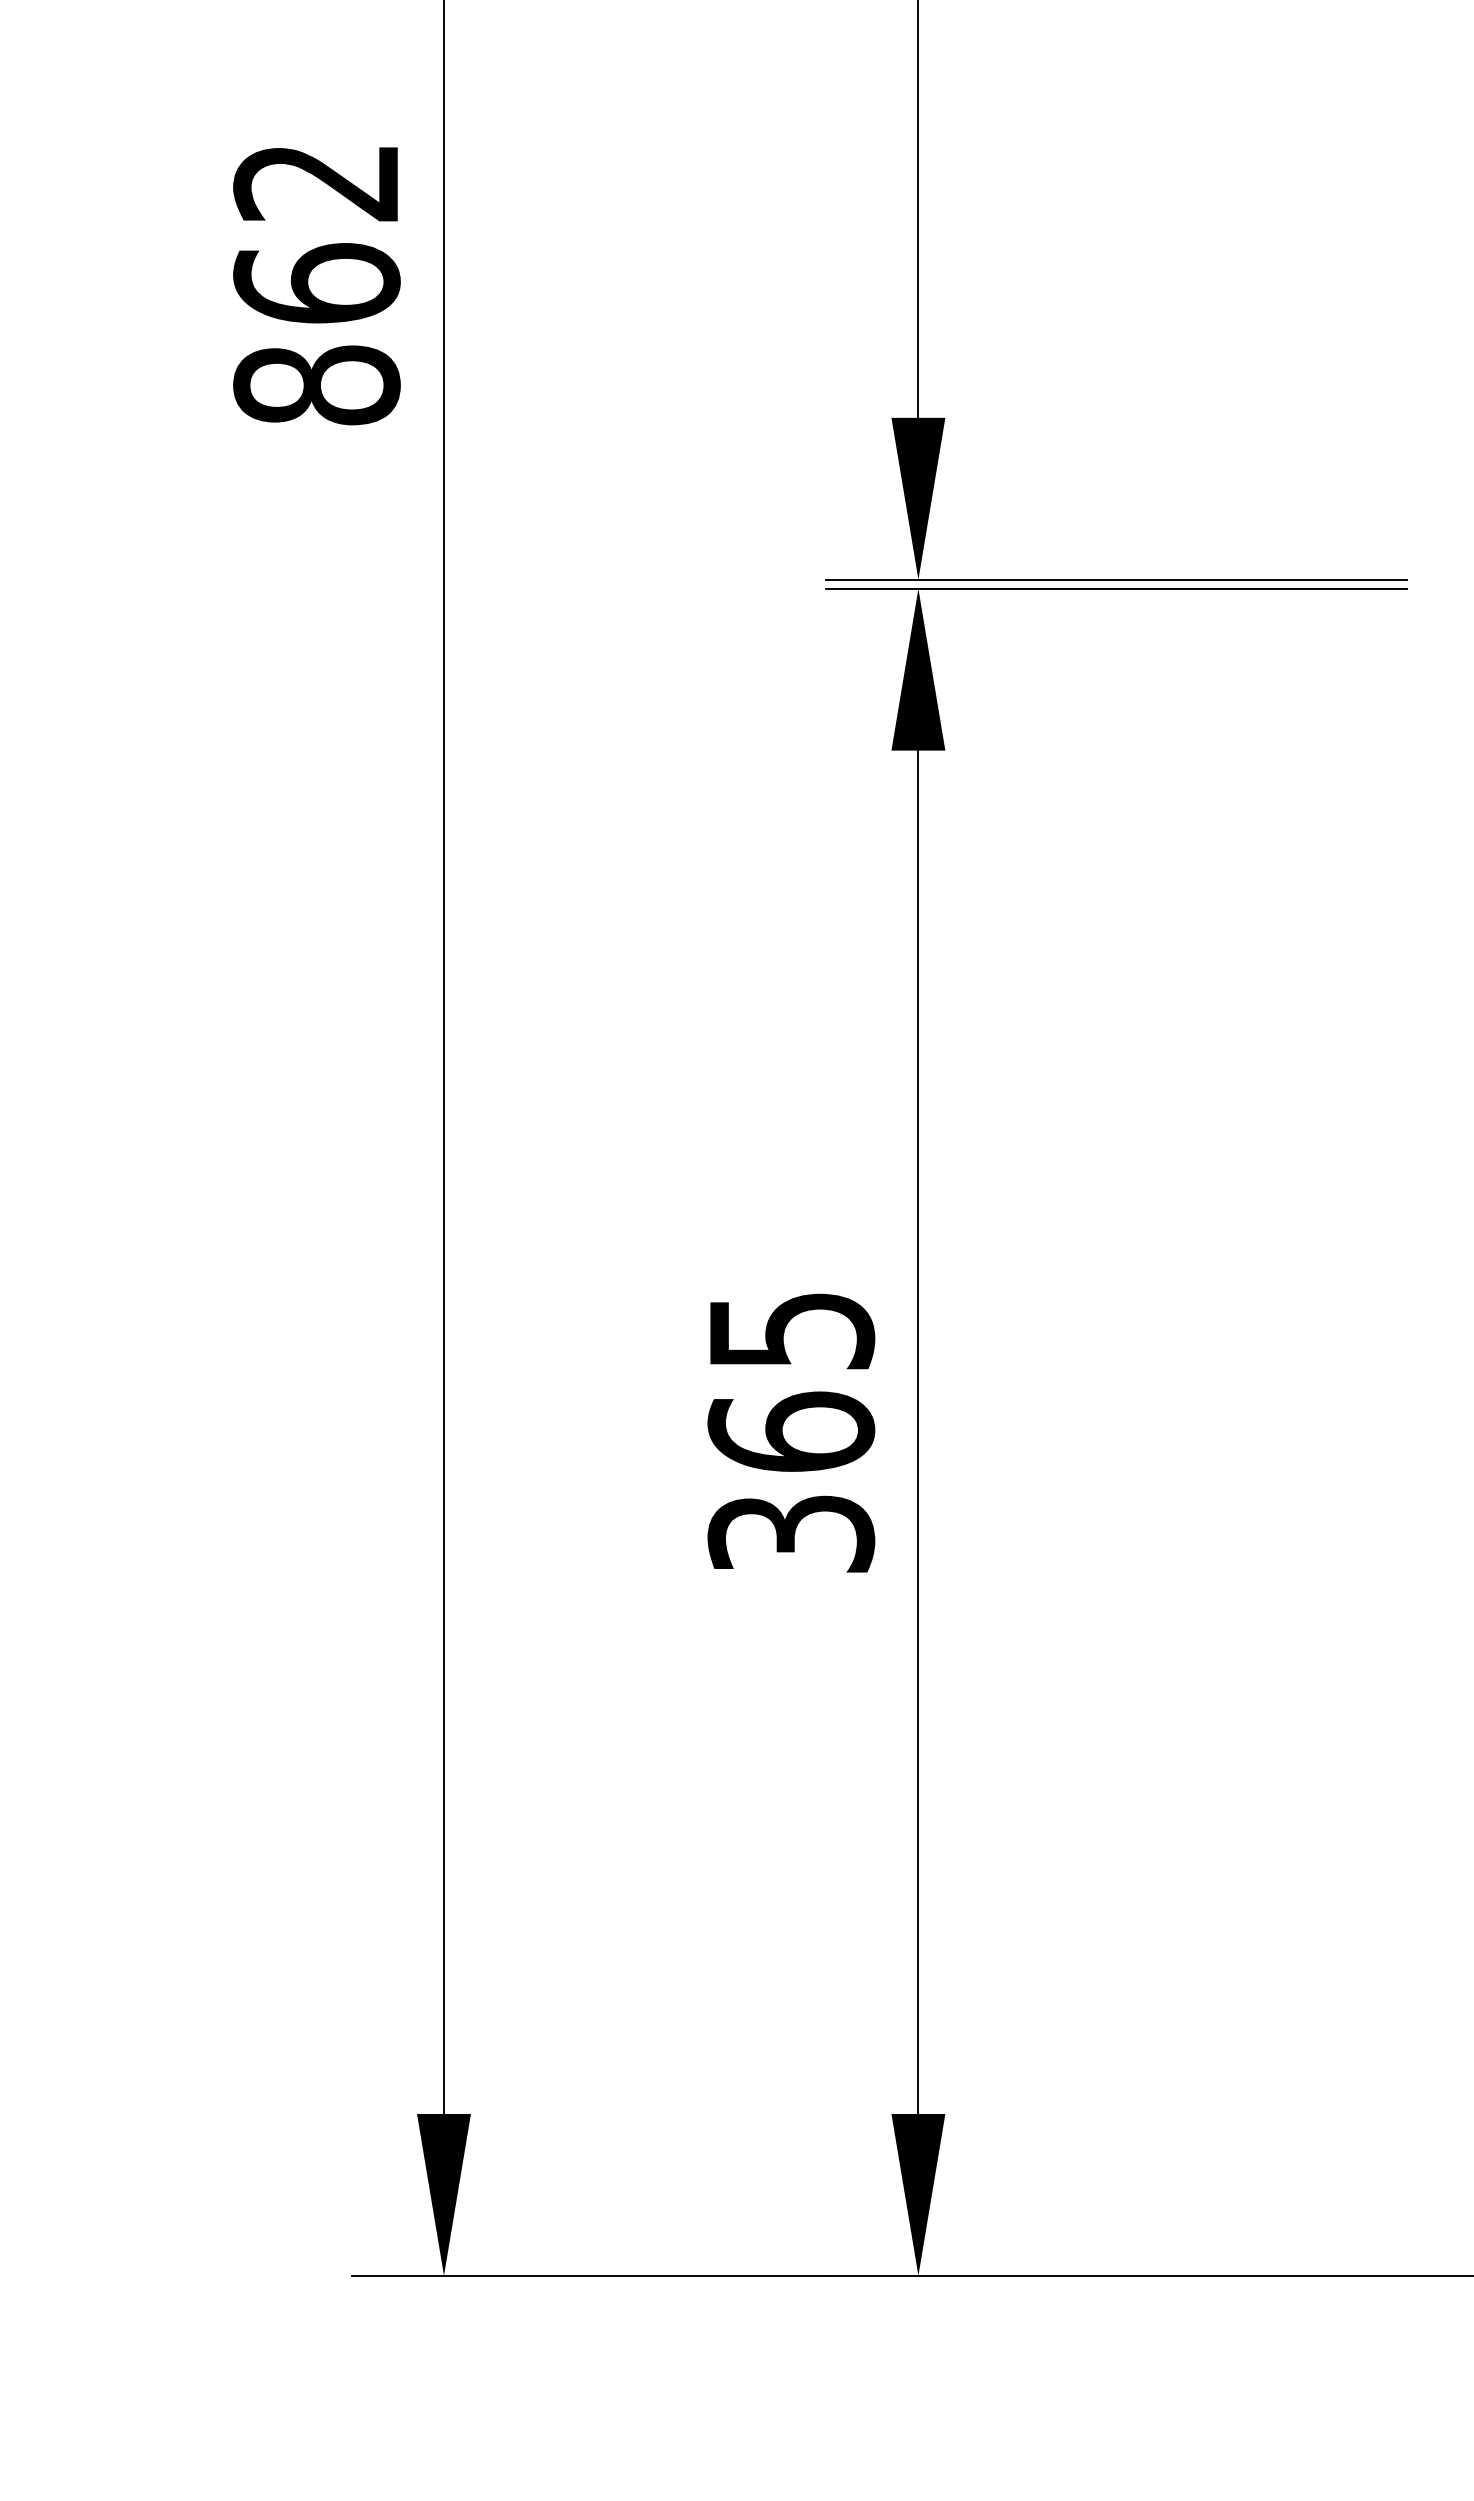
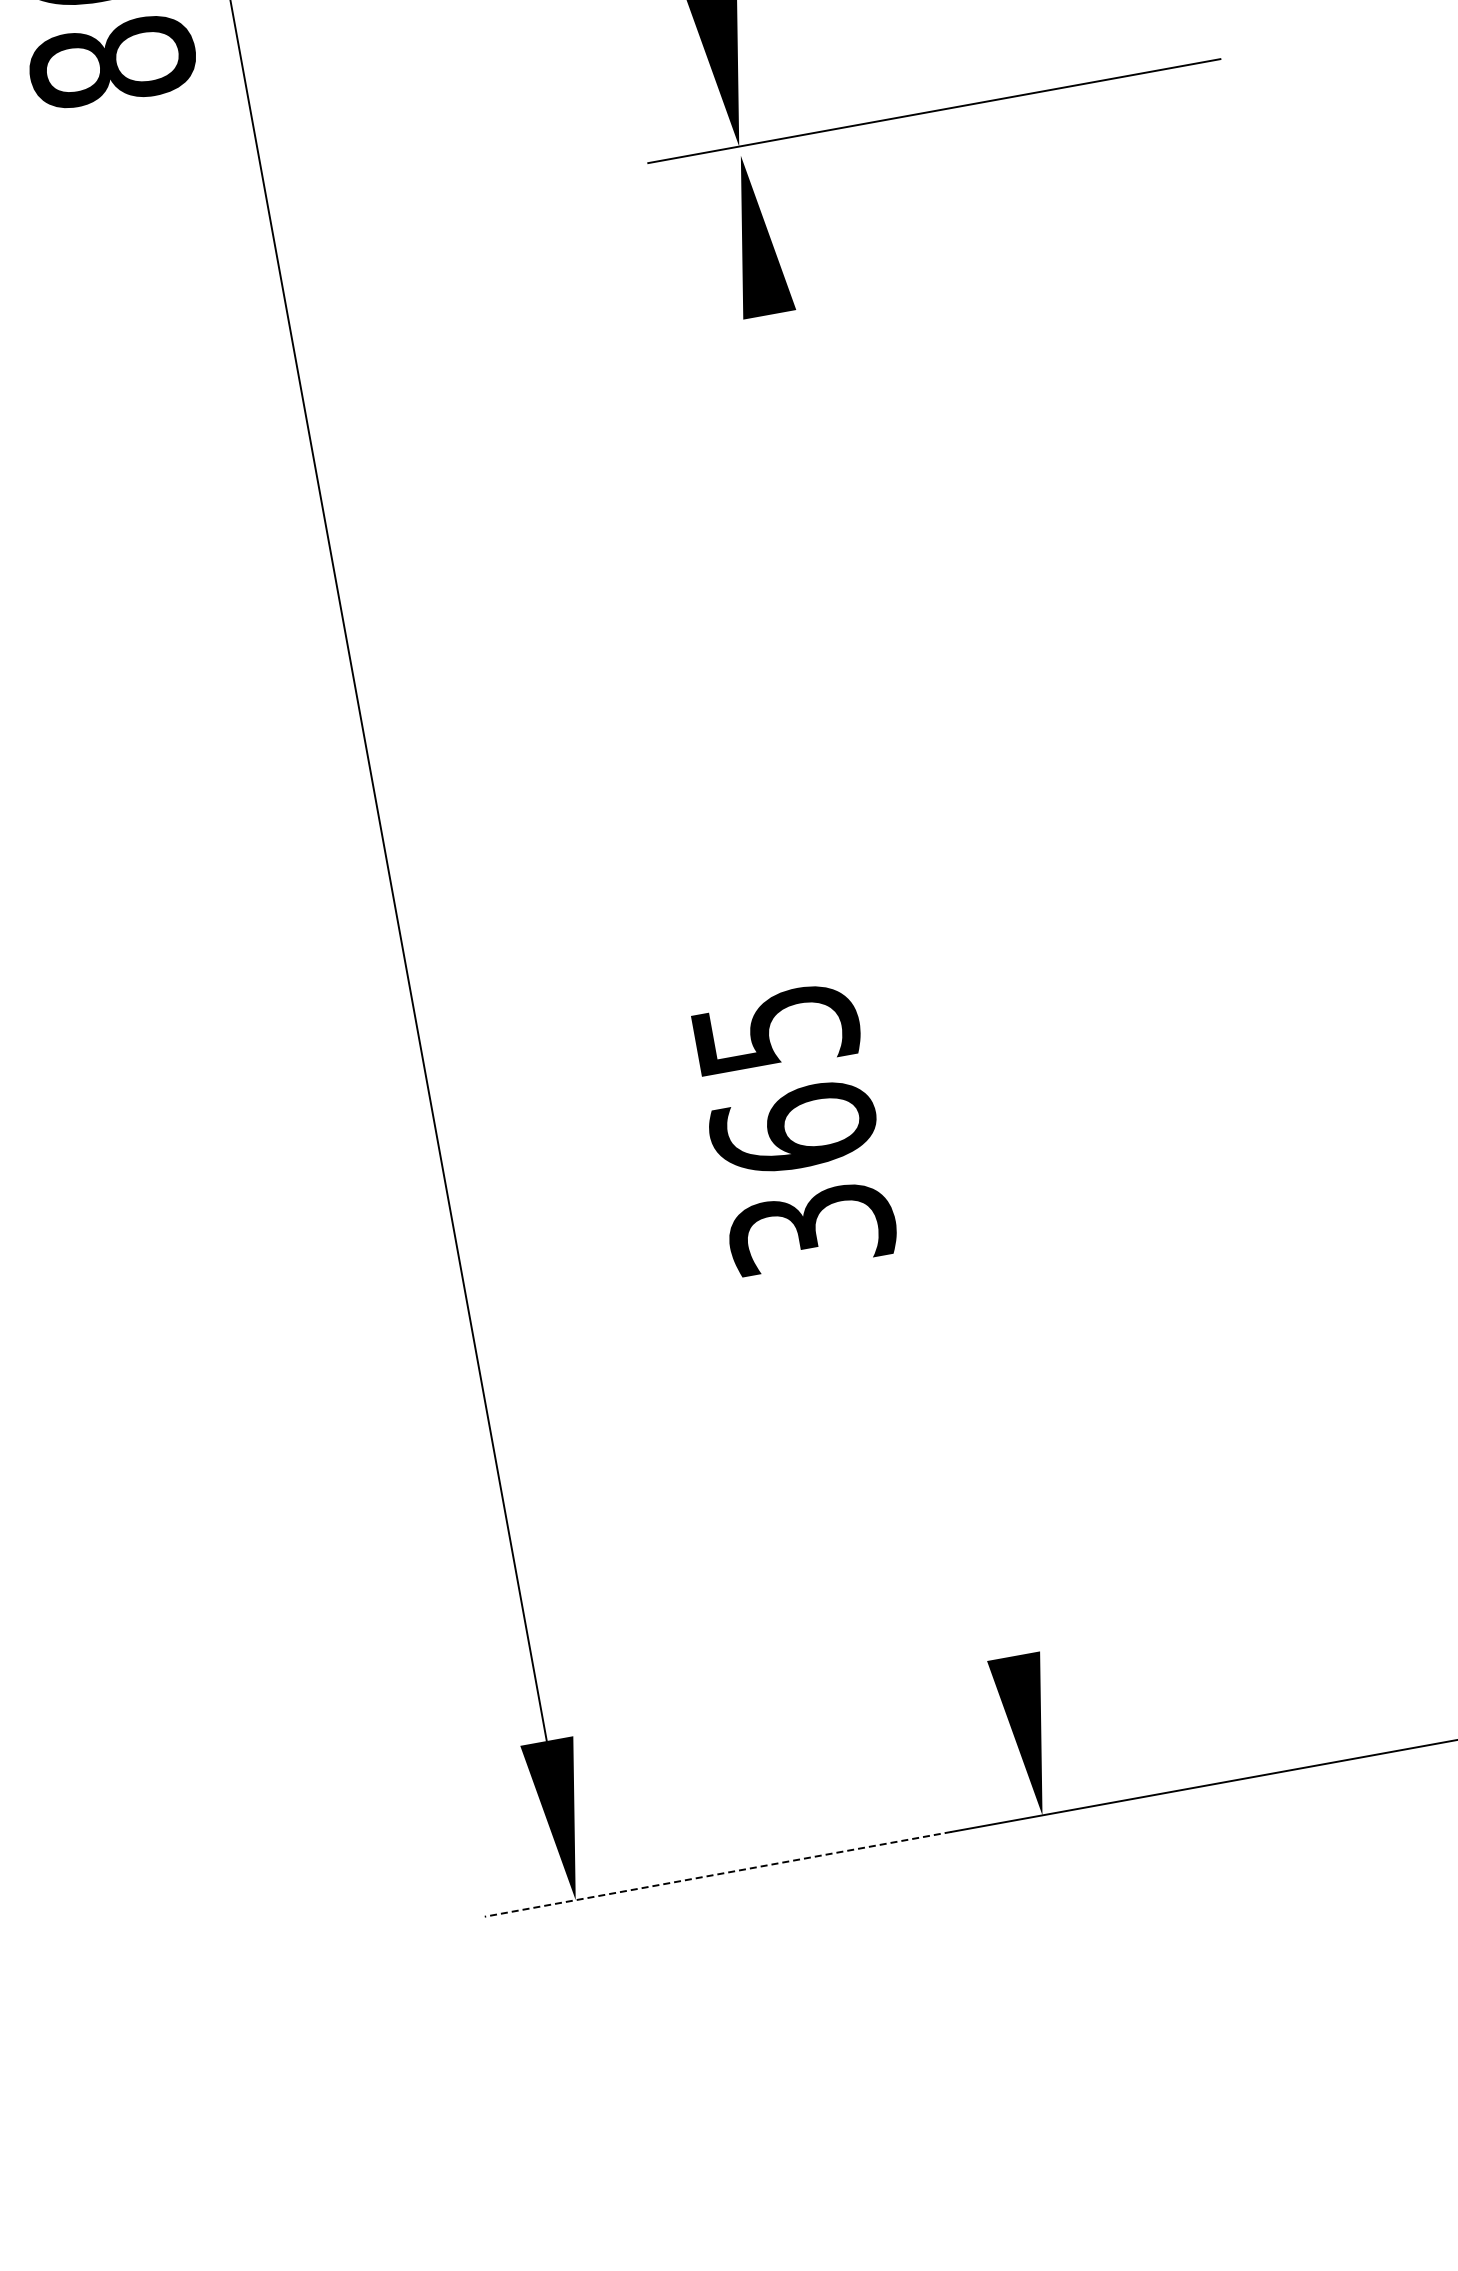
line: (1116, 588) -> (935, 119), removed
line: (918, 1431) -> (891, 984), removed
text: (791, 1432) -> (793, 1129), moved
line: (588, 2275) -> (717, 1874), solid -> dashed

